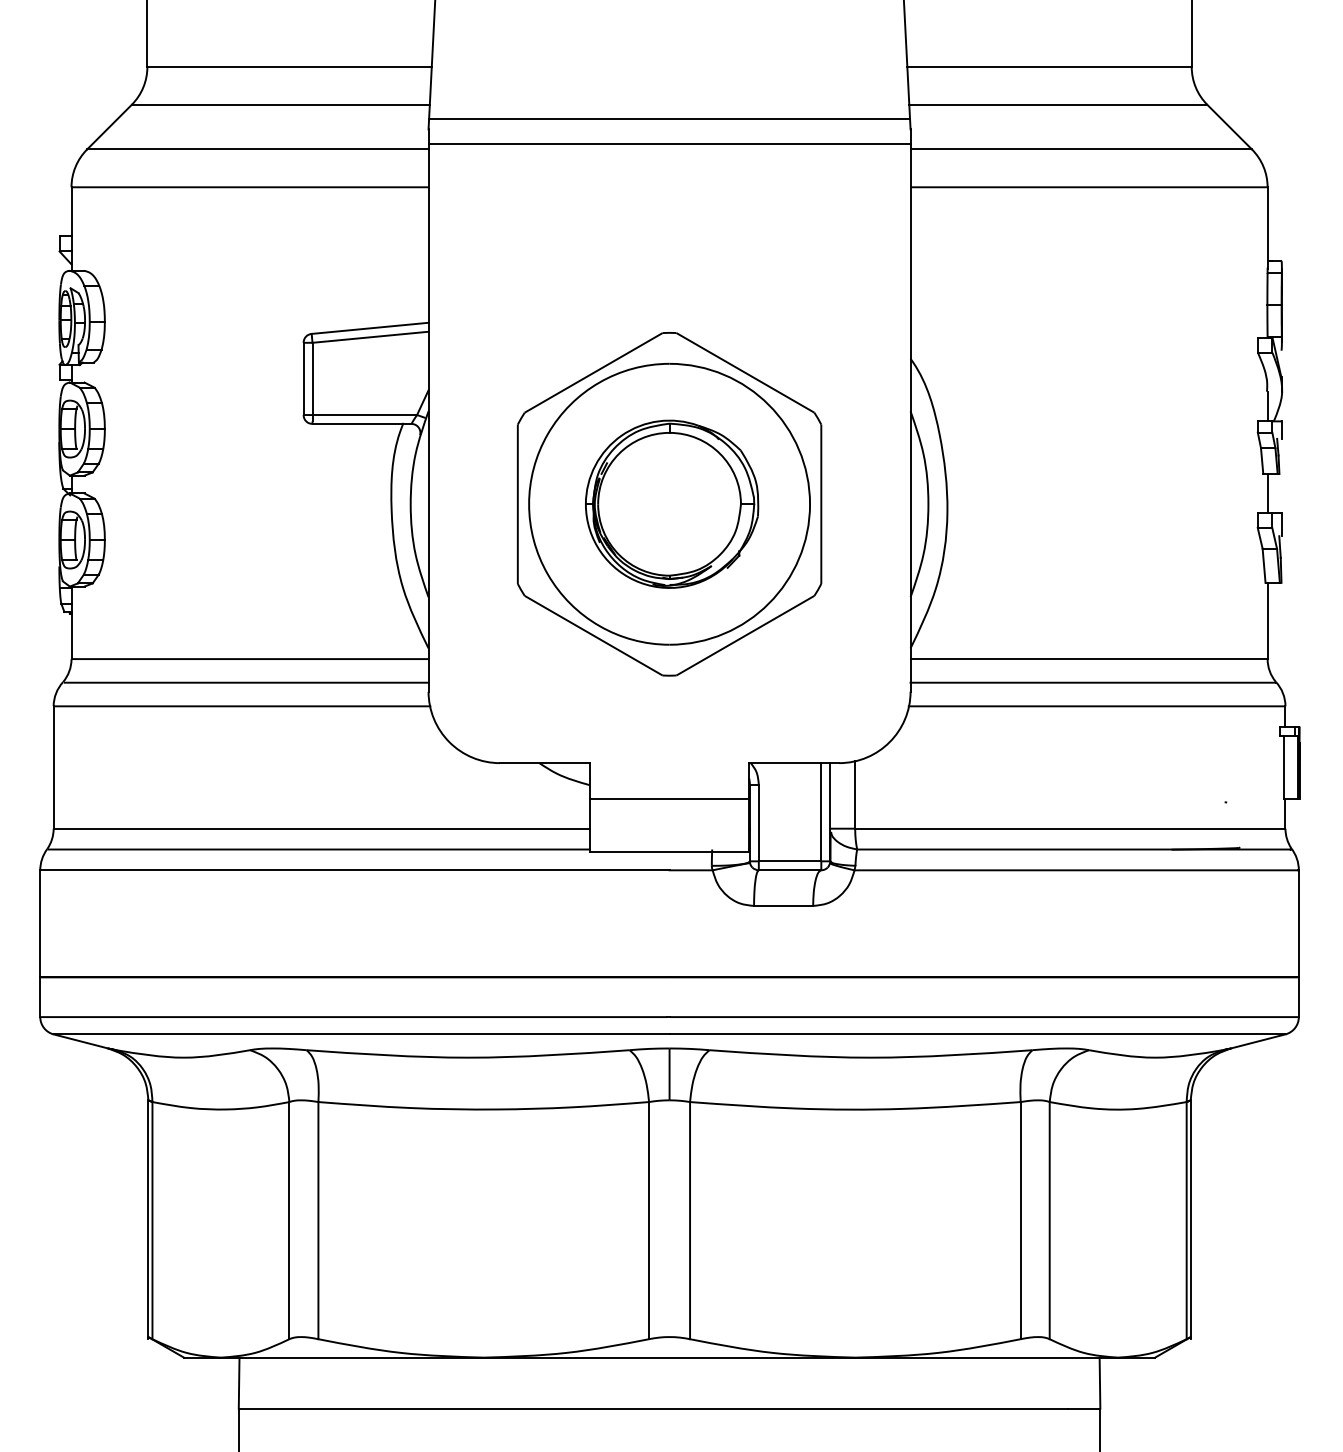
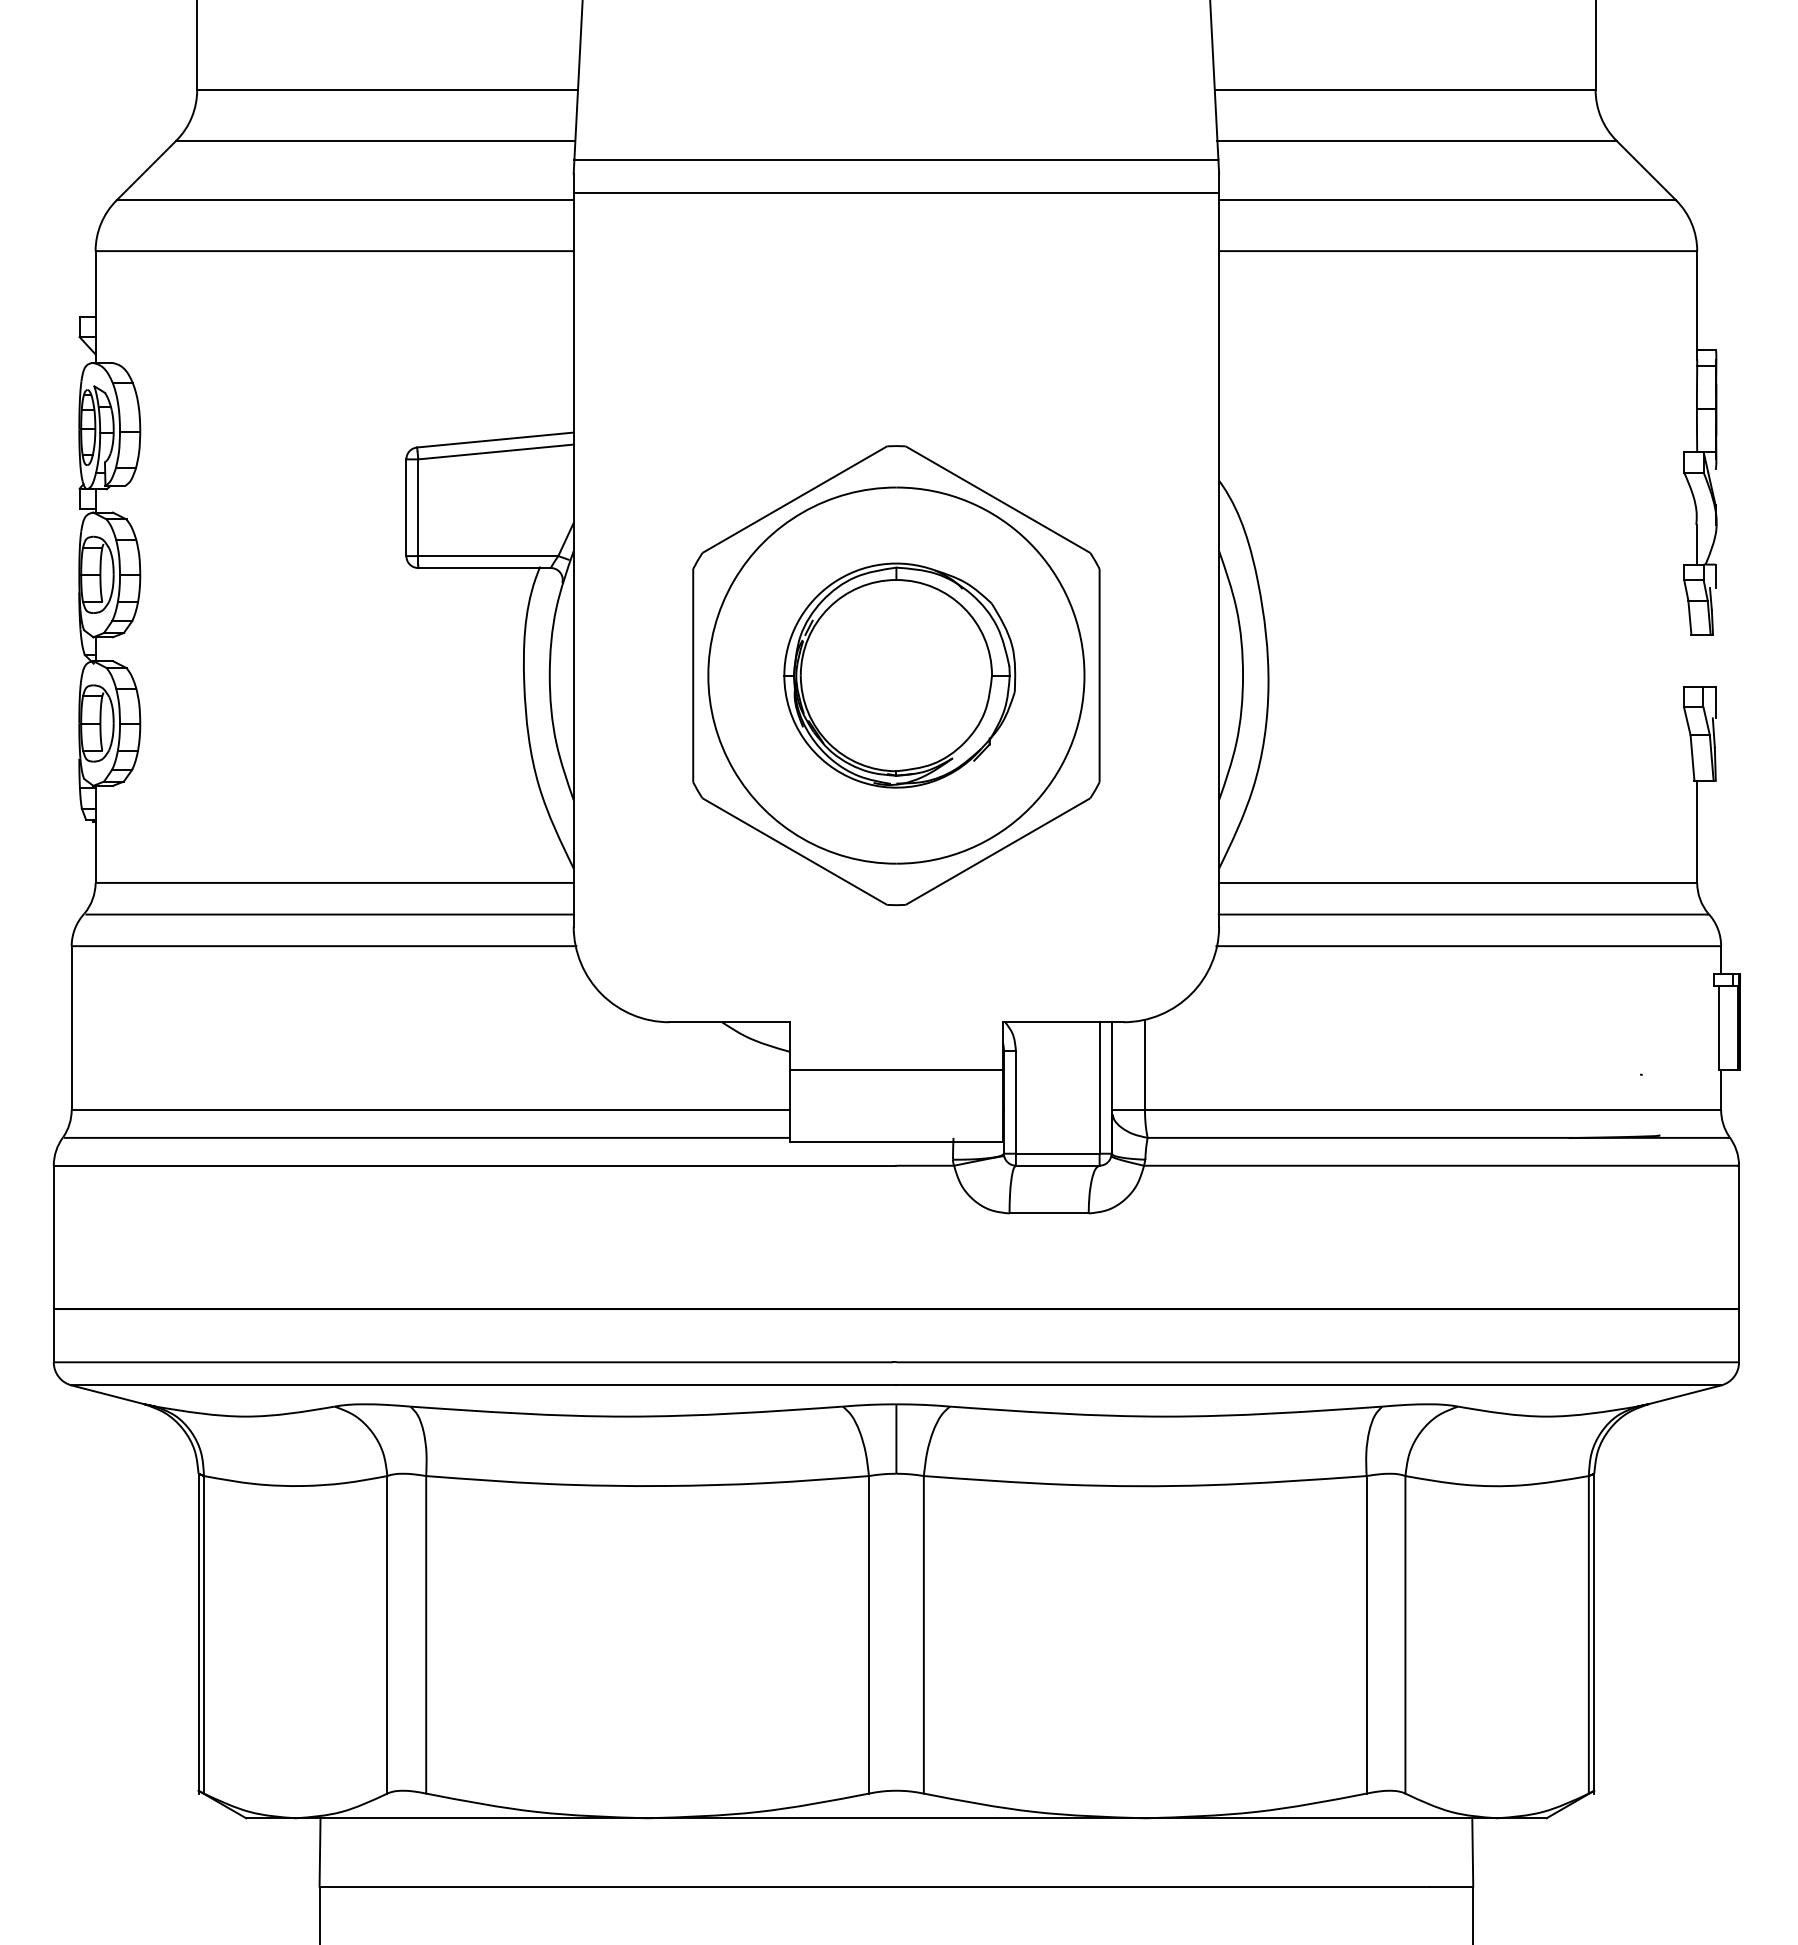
line: (1267, 492) -> (1697, 660), removed

